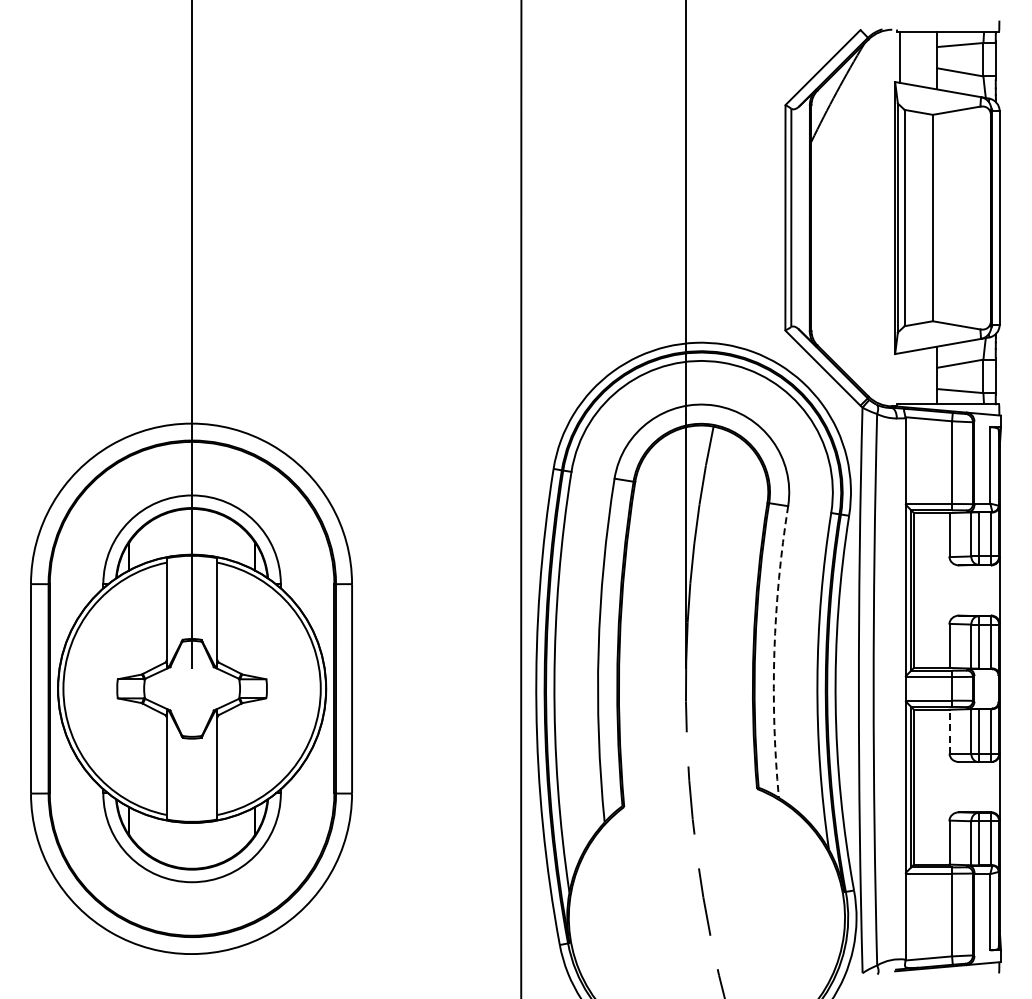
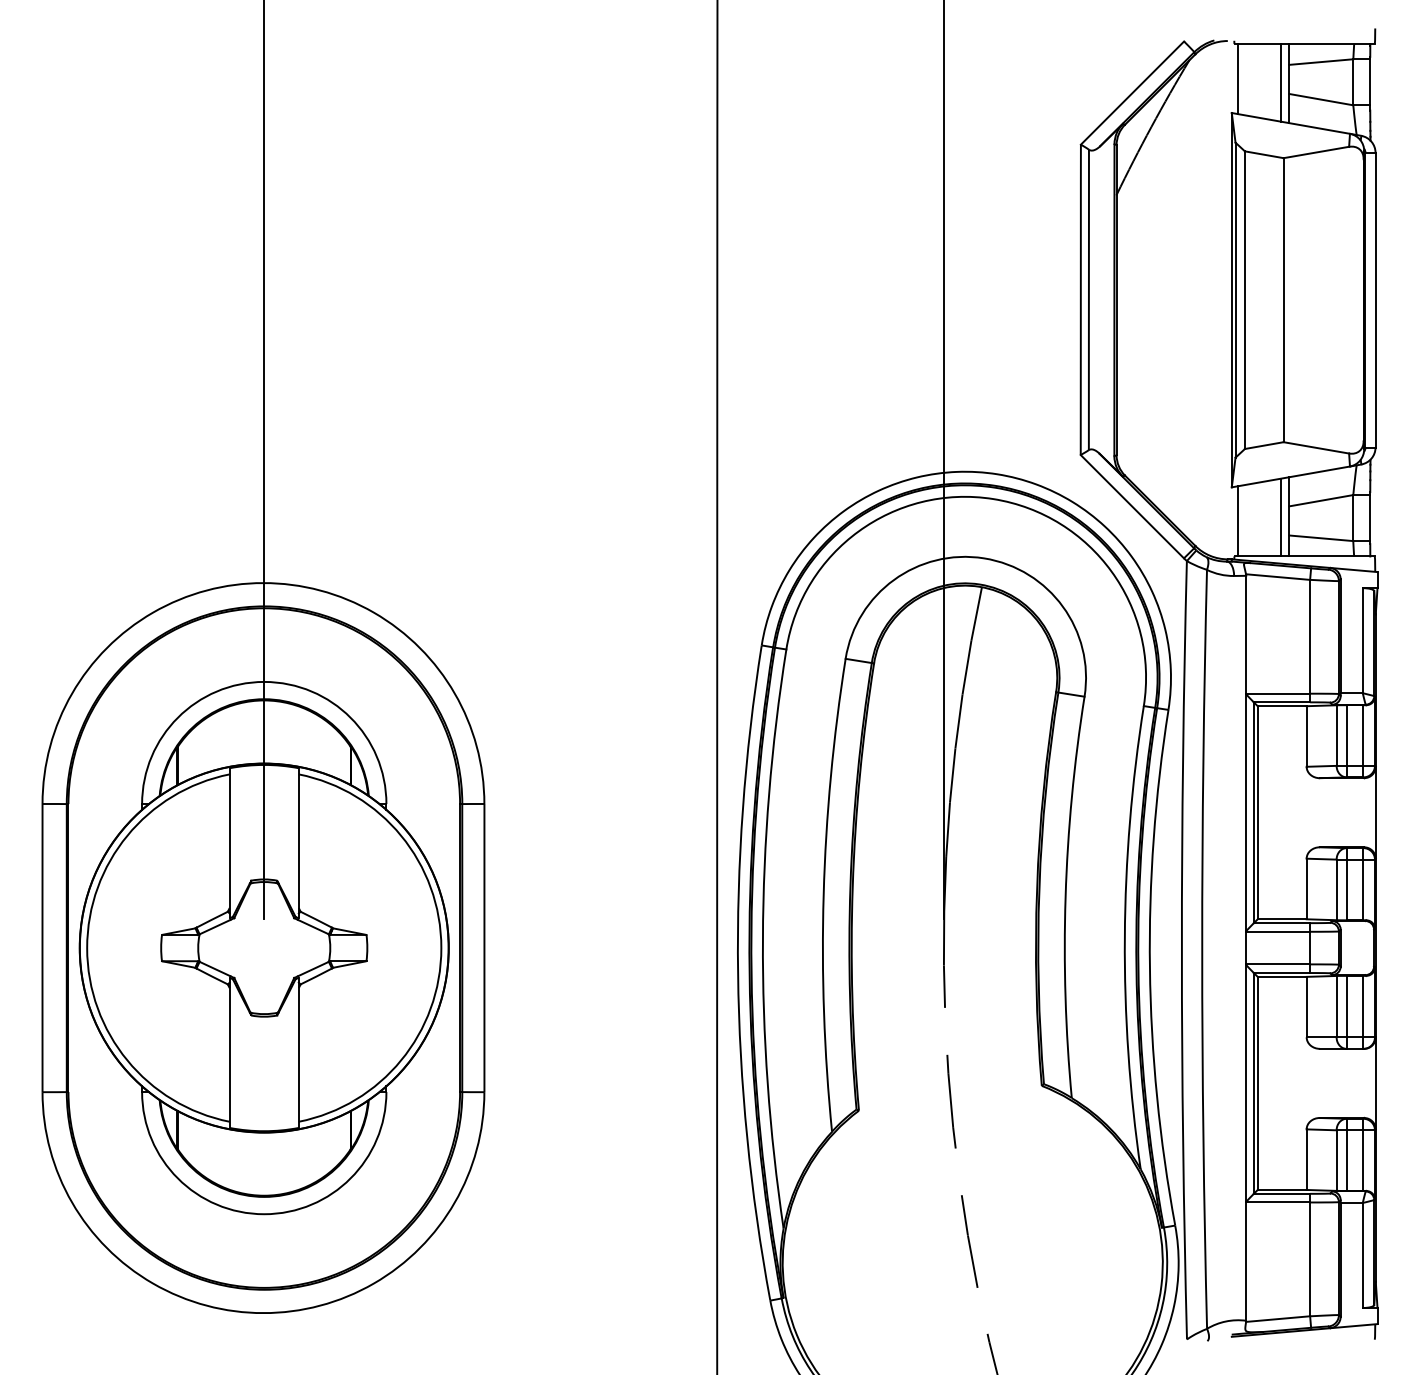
line: (930, 59) -> (1280, 81), added
line: (930, 375) -> (1280, 516), added
line: (899, 378) -> (1237, 520), added
arc: (774, 651) -> (1065, 896), dashed -> solid
line: (949, 731) -> (1306, 1006), dashed -> solid

